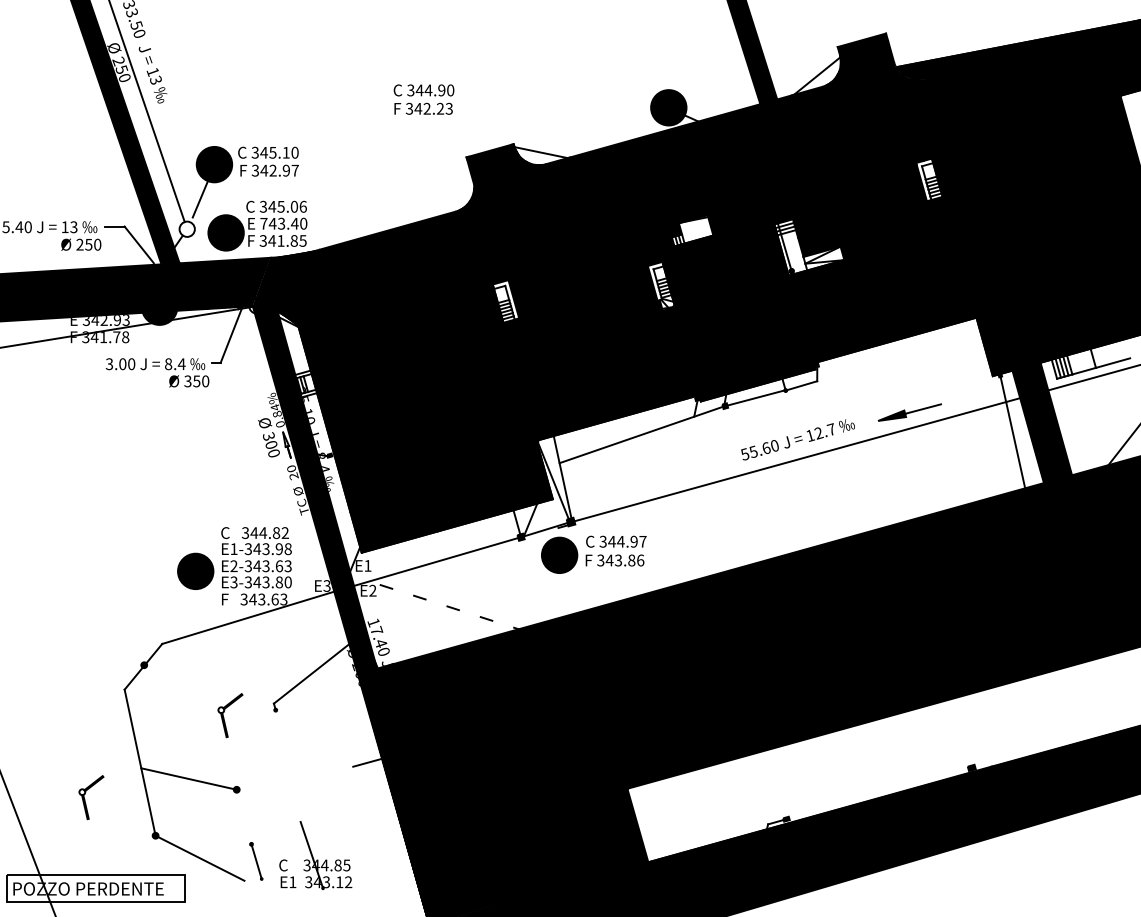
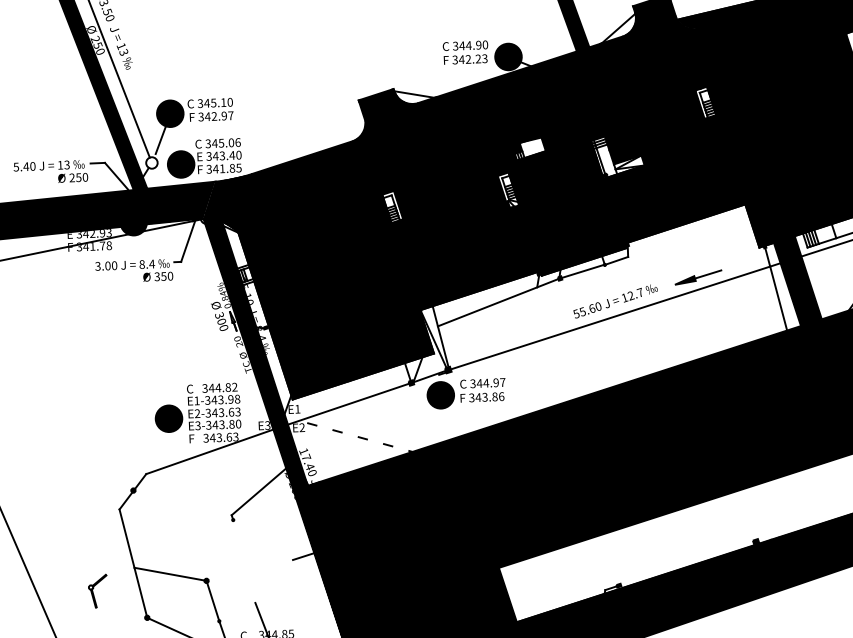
text: (423, 99) -> (465, 52), moved
text: (263, 223) -> (208, 156), 743.40 -> 343.40
part: (224, 717) -> (195, 527), removed
line: (244, 817) -> (213, 601), added

